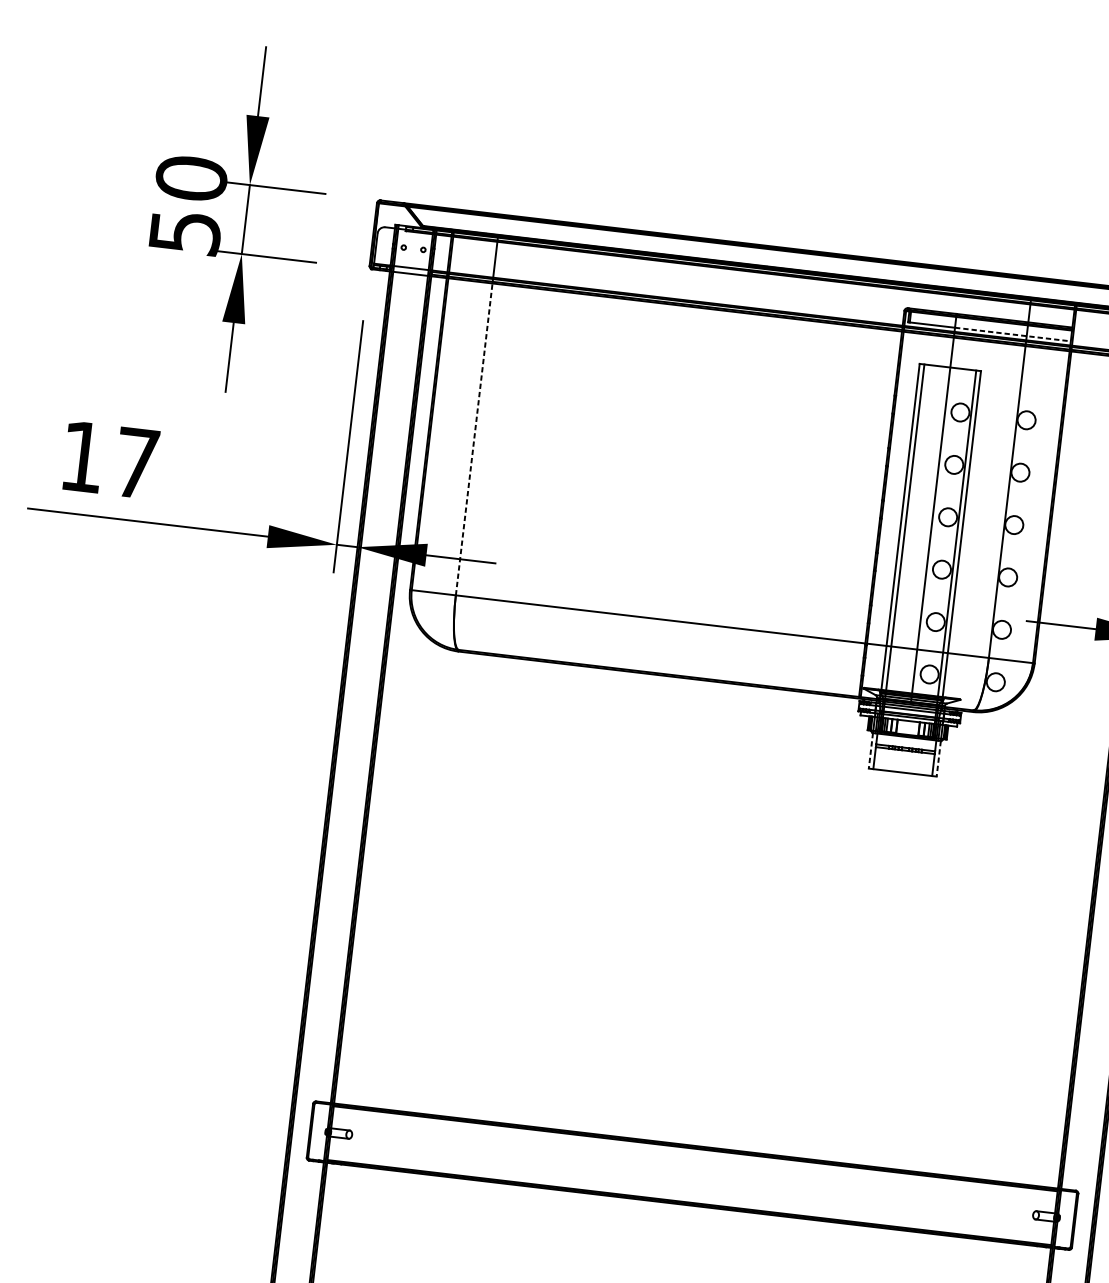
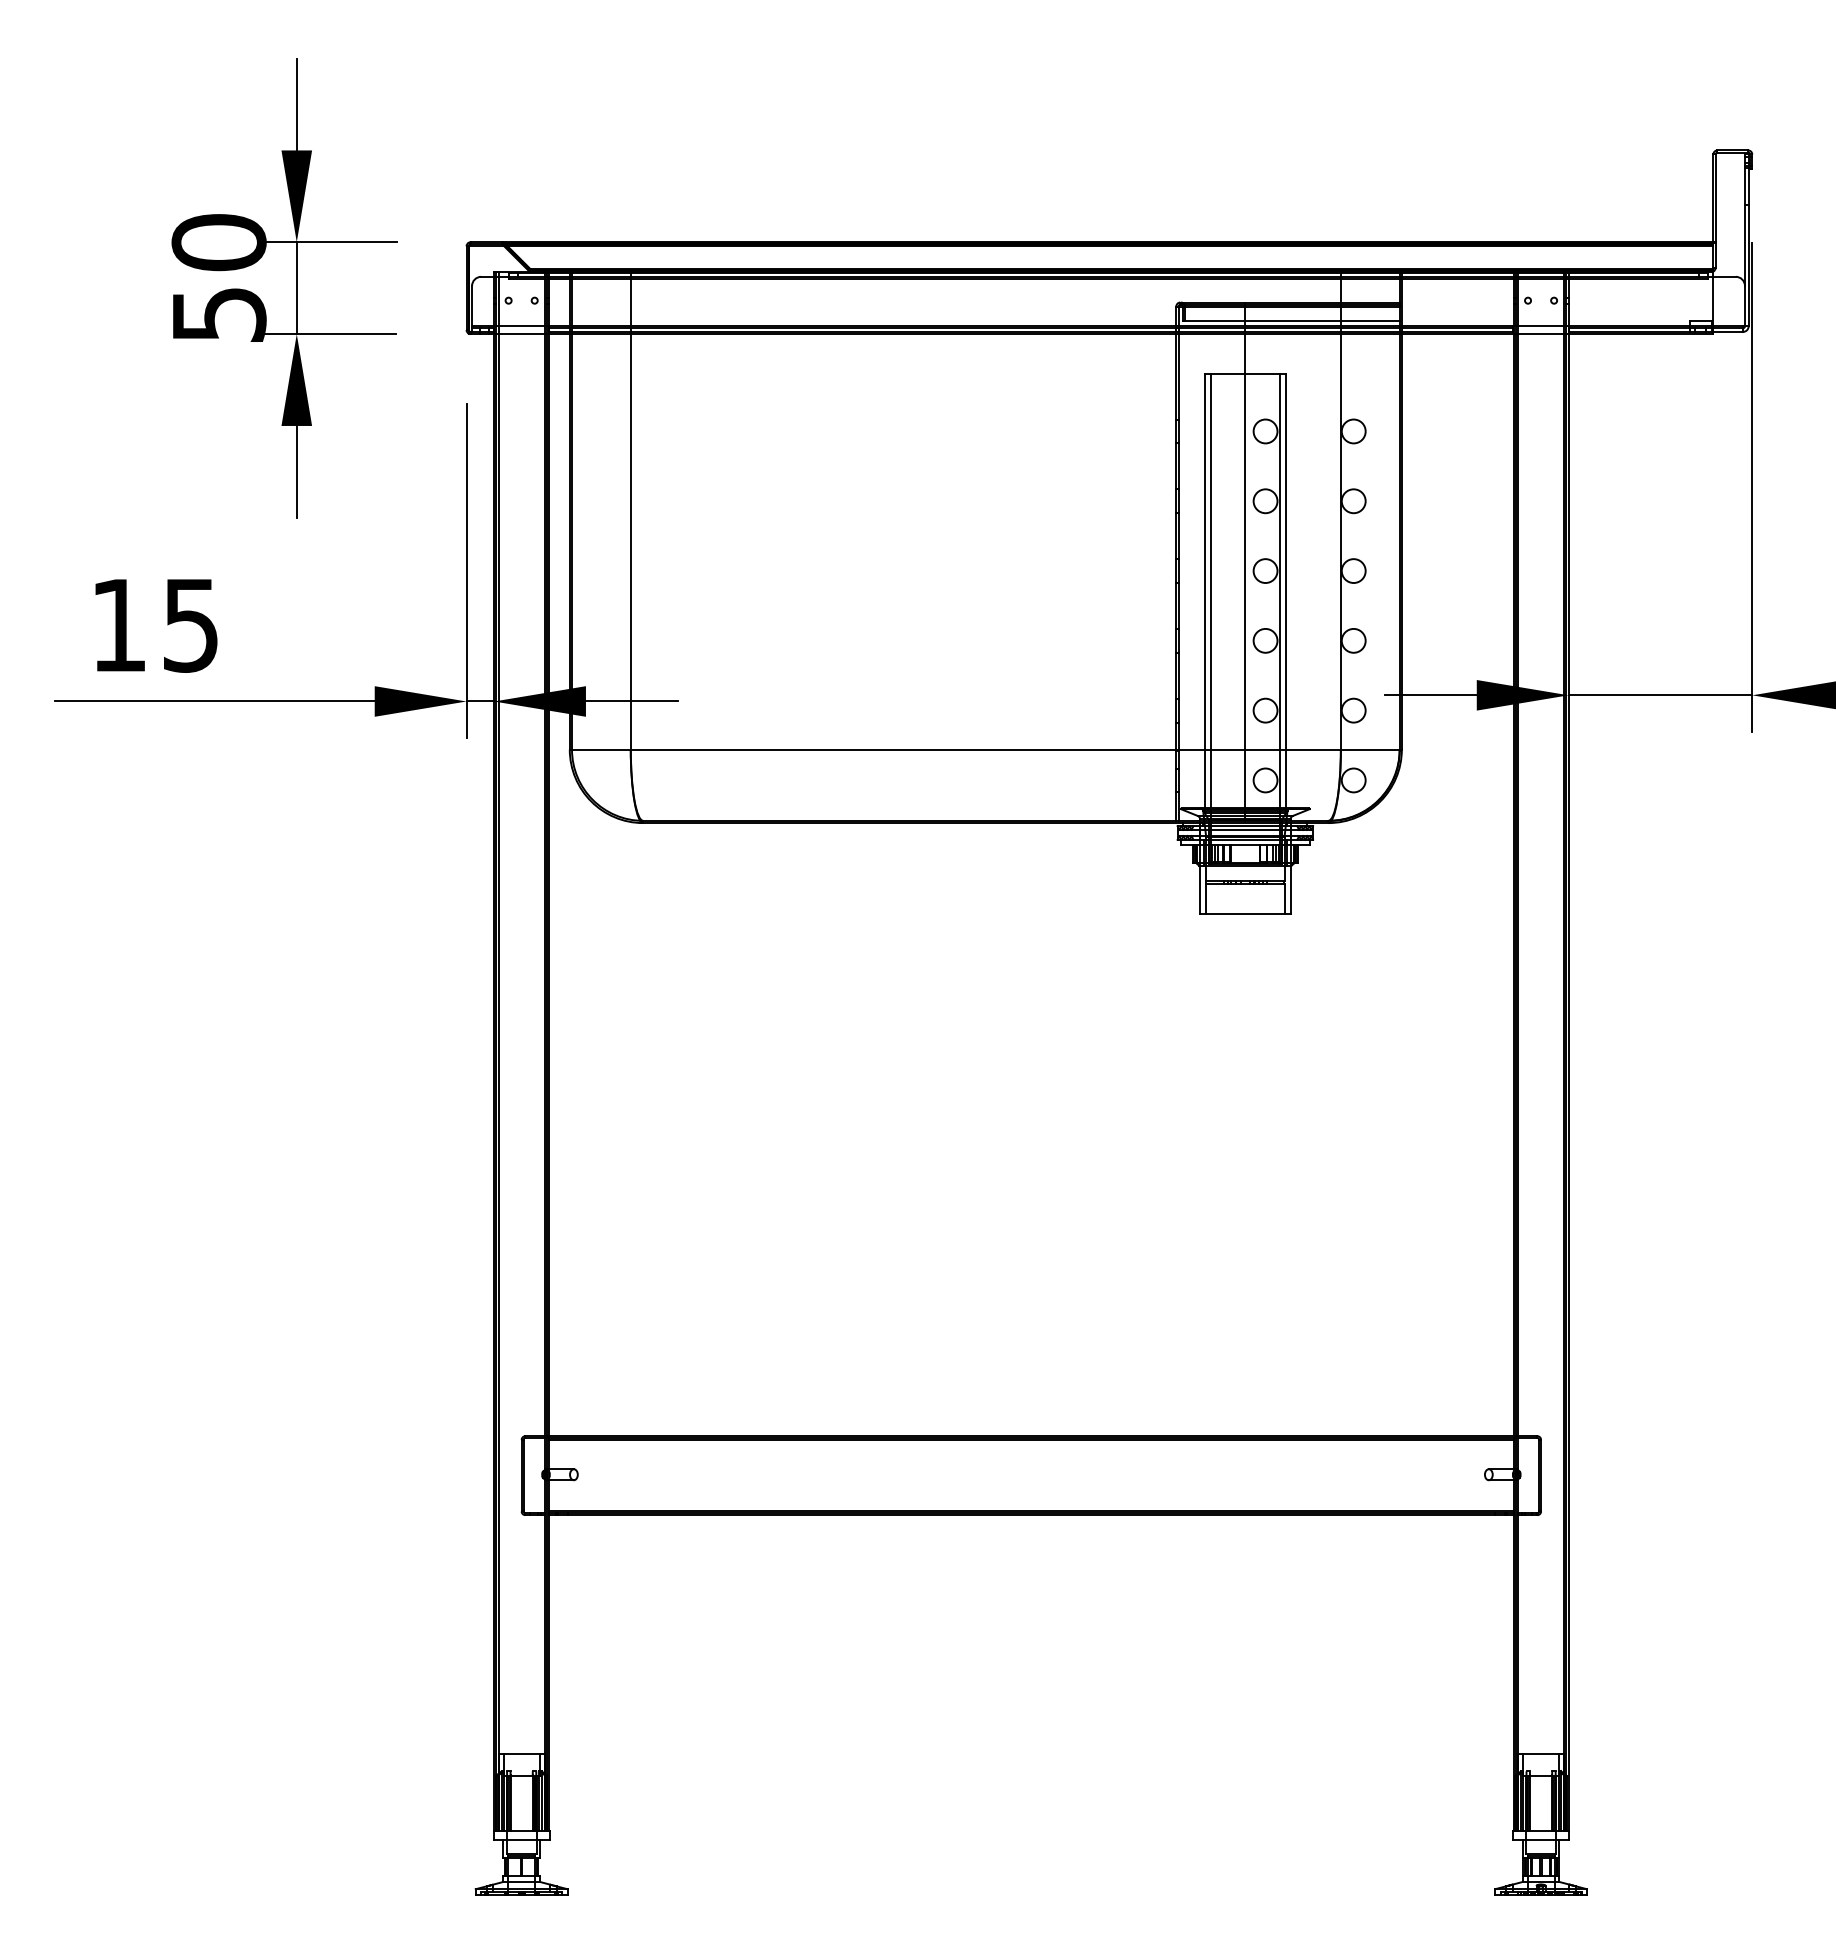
line: (1013, 334) -> (1323, 320), dashed -> solid
line: (474, 439) -> (630, 541), dashed -> solid
text: (136, 463) -> (190, 625), 17 -> 15
line: (871, 750) -> (1200, 889), dashed -> solid
line: (938, 758) -> (1290, 889), dashed -> solid

